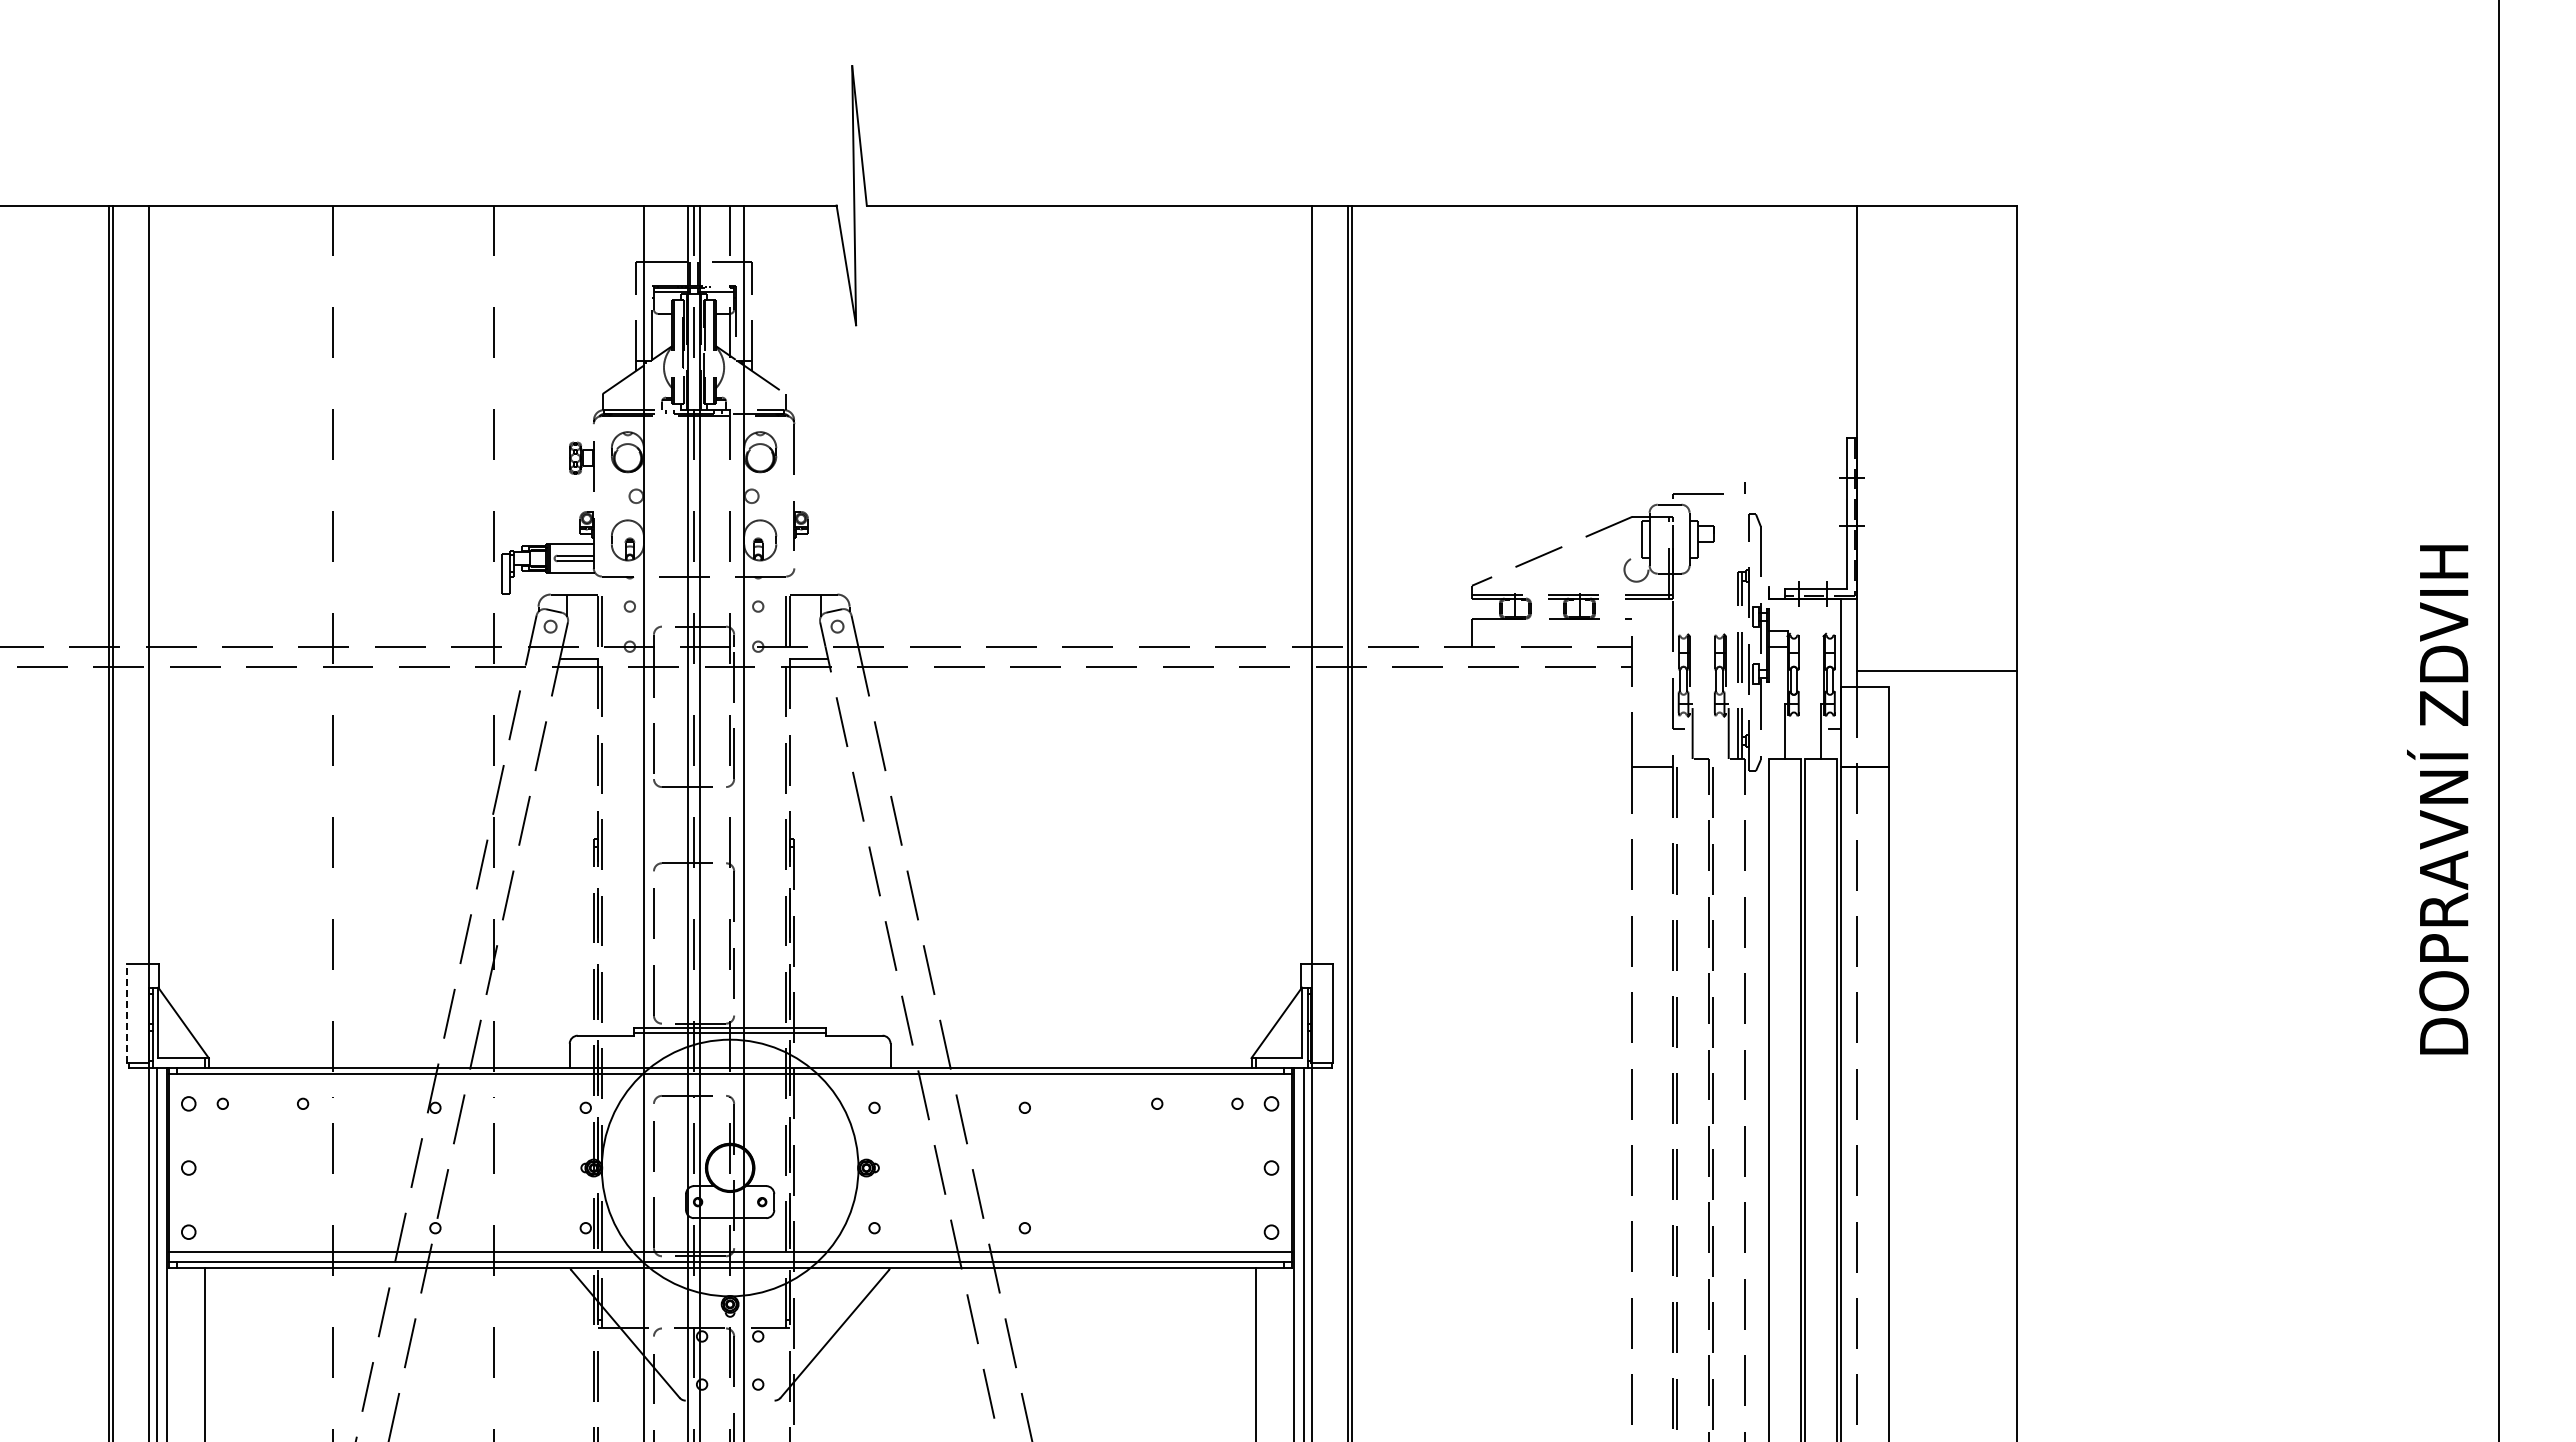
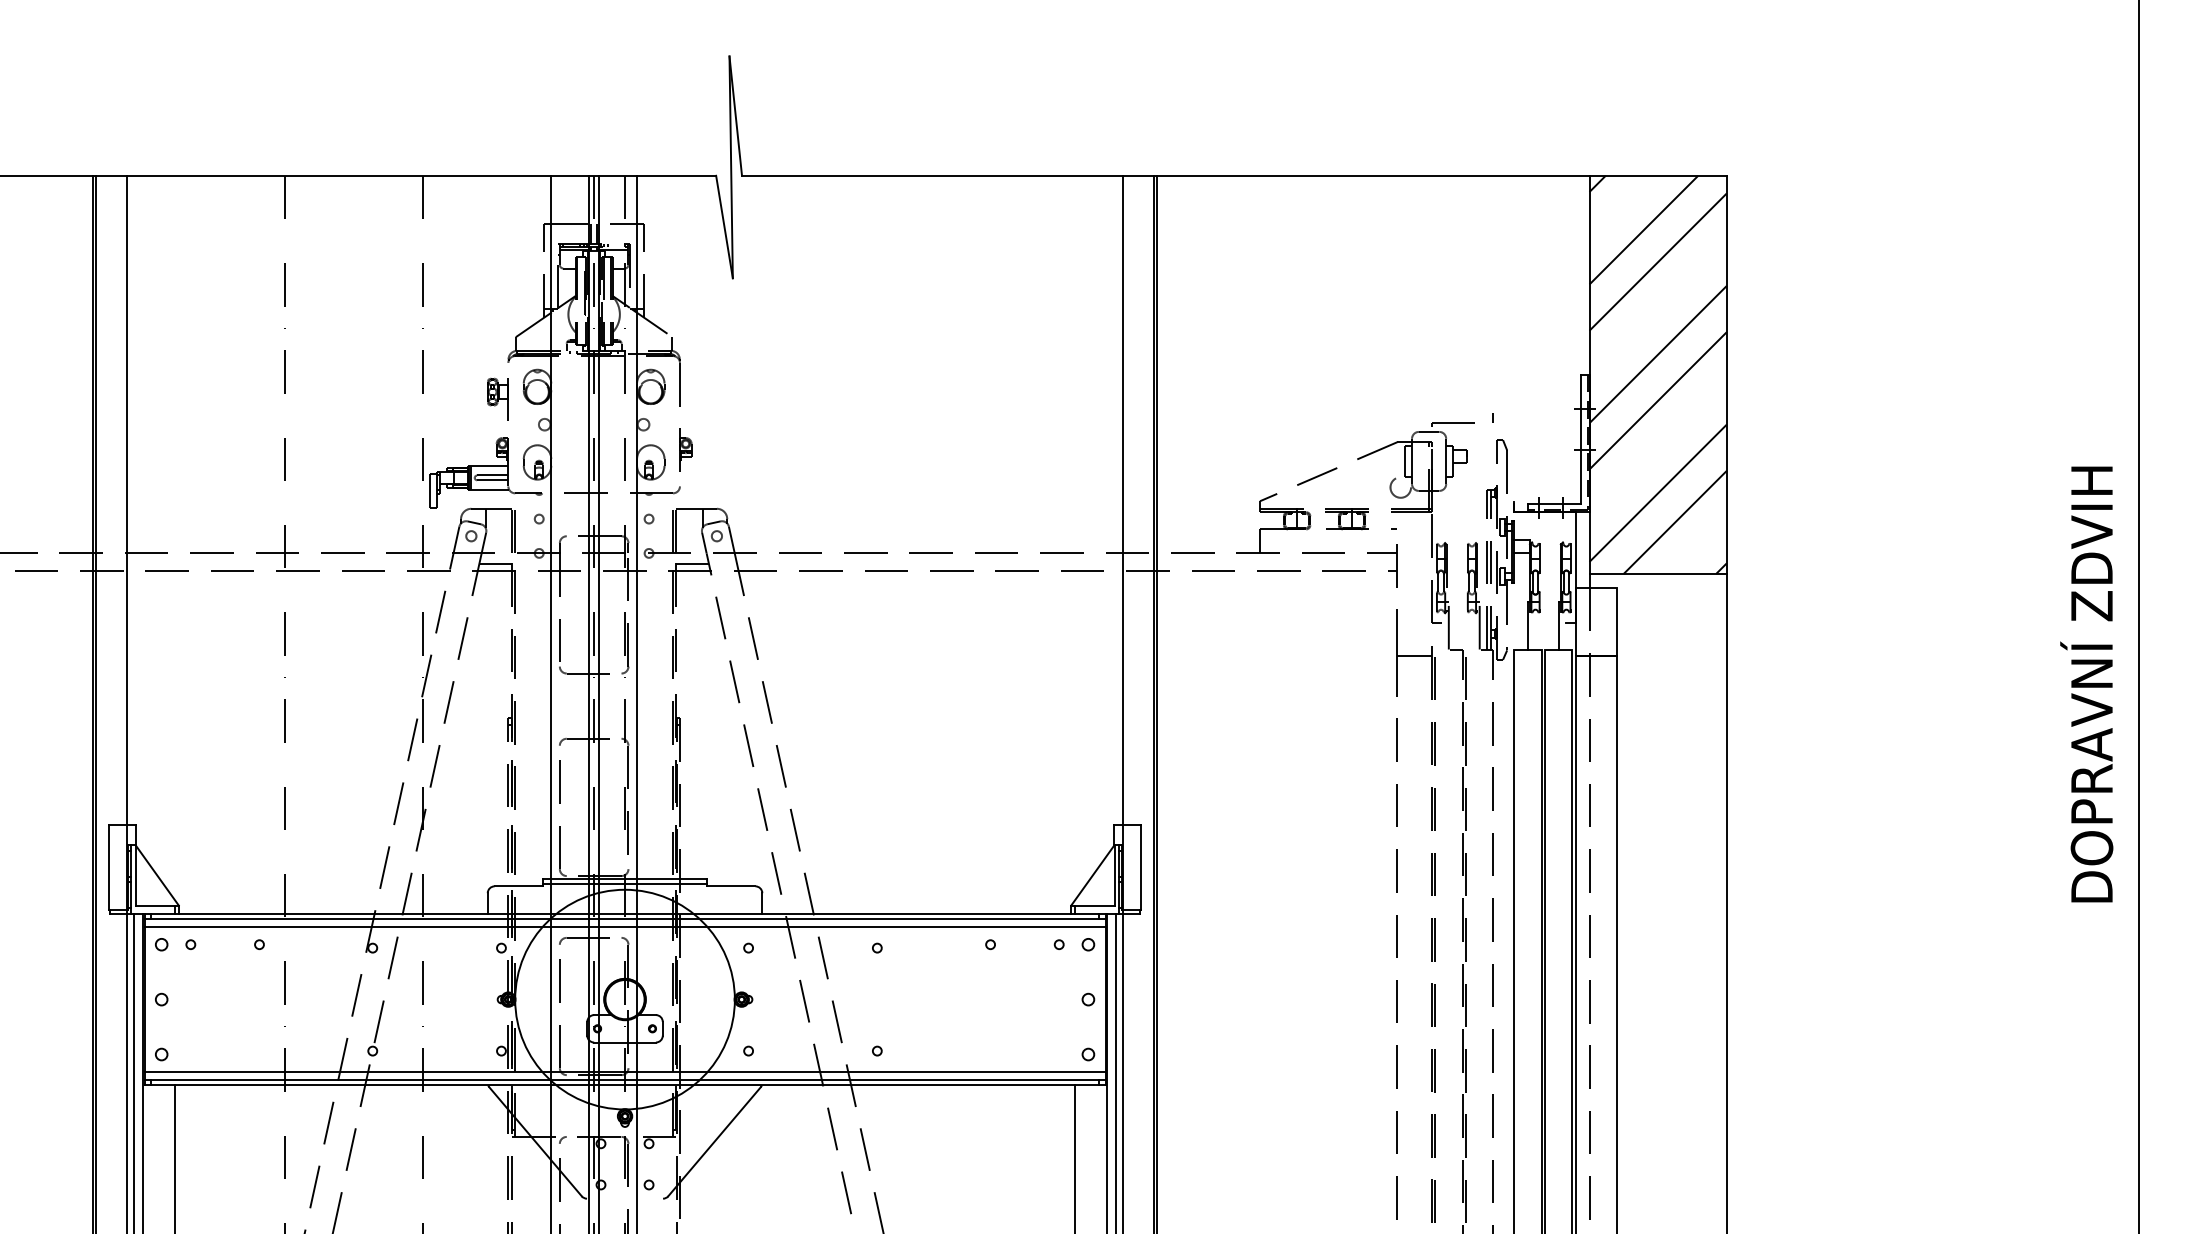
hatch: (1937, 437) -> (1658, 374), added
line: (127, 1013) -> (109, 867), dashed -> solid
line: (729, 1083) -> (624, 927), added

